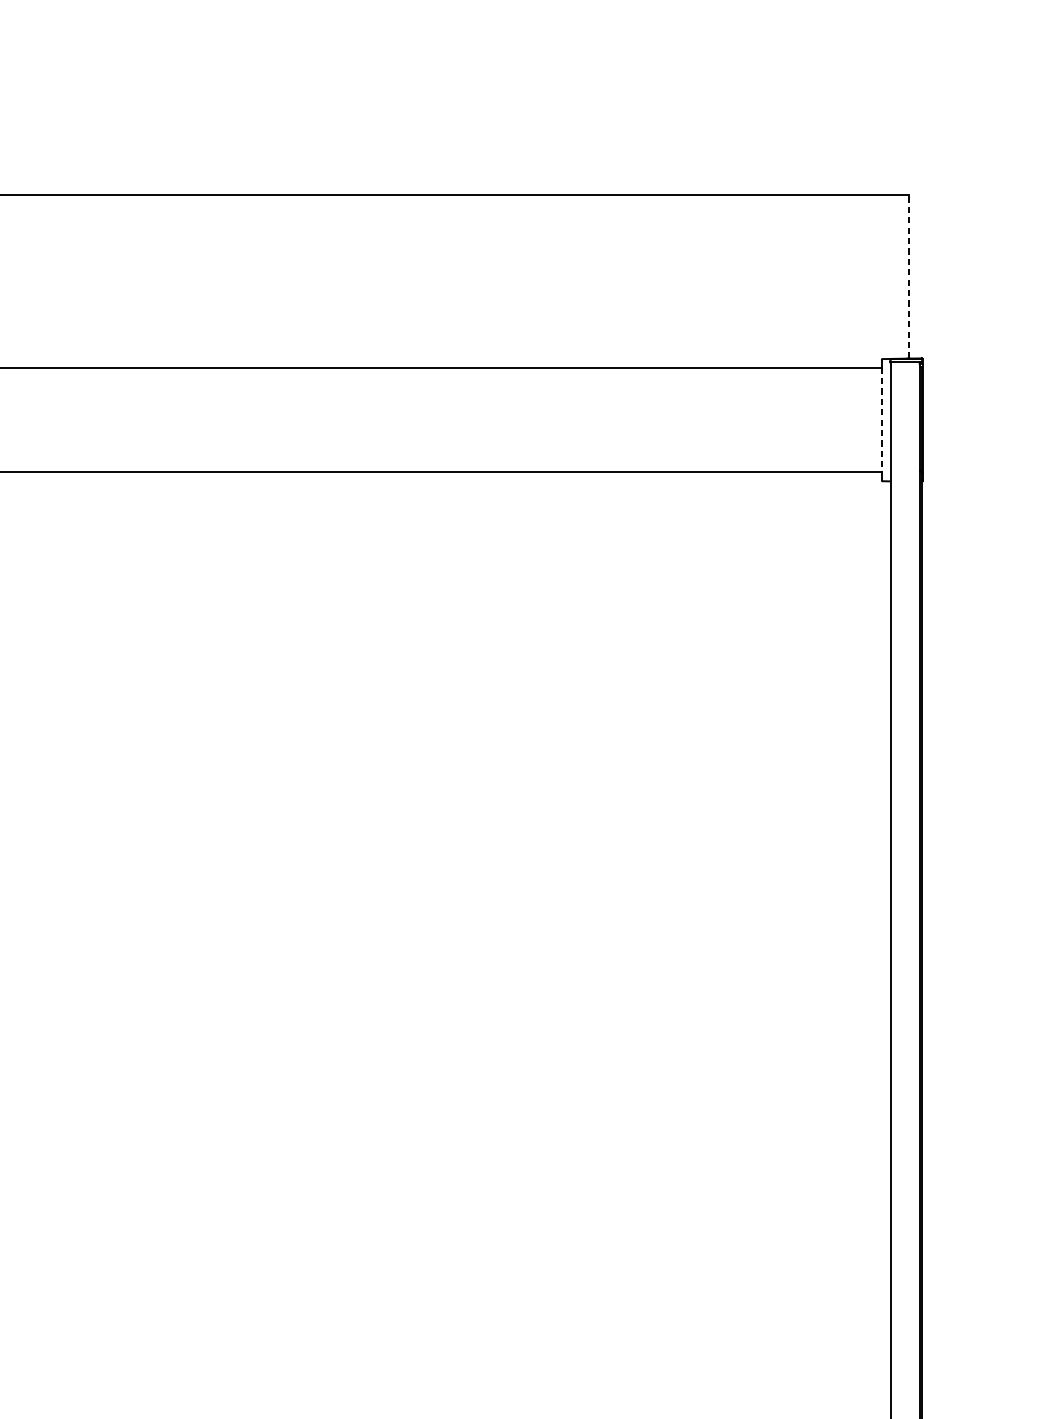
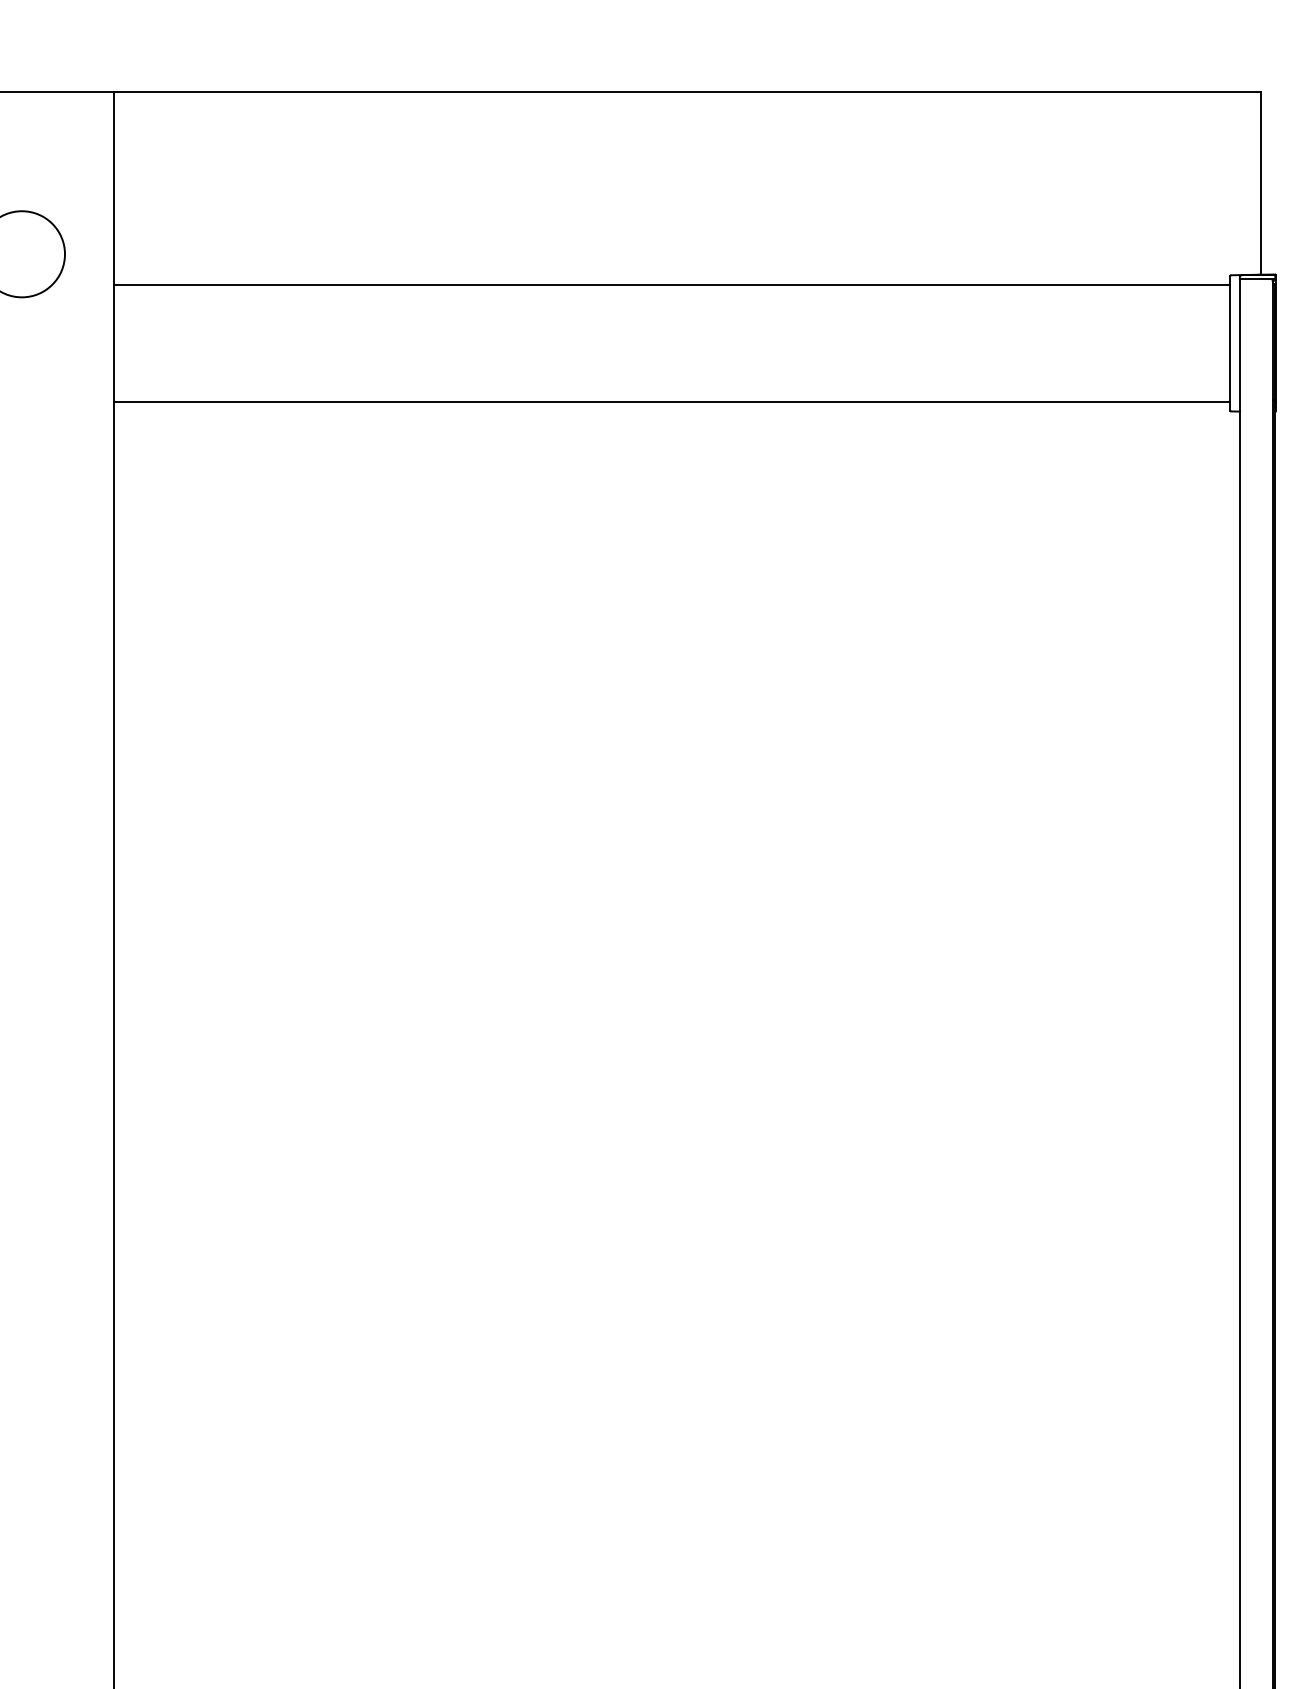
line: (909, 275) -> (1261, 182), dashed -> solid
line: (881, 420) -> (1230, 343), dashed -> solid

